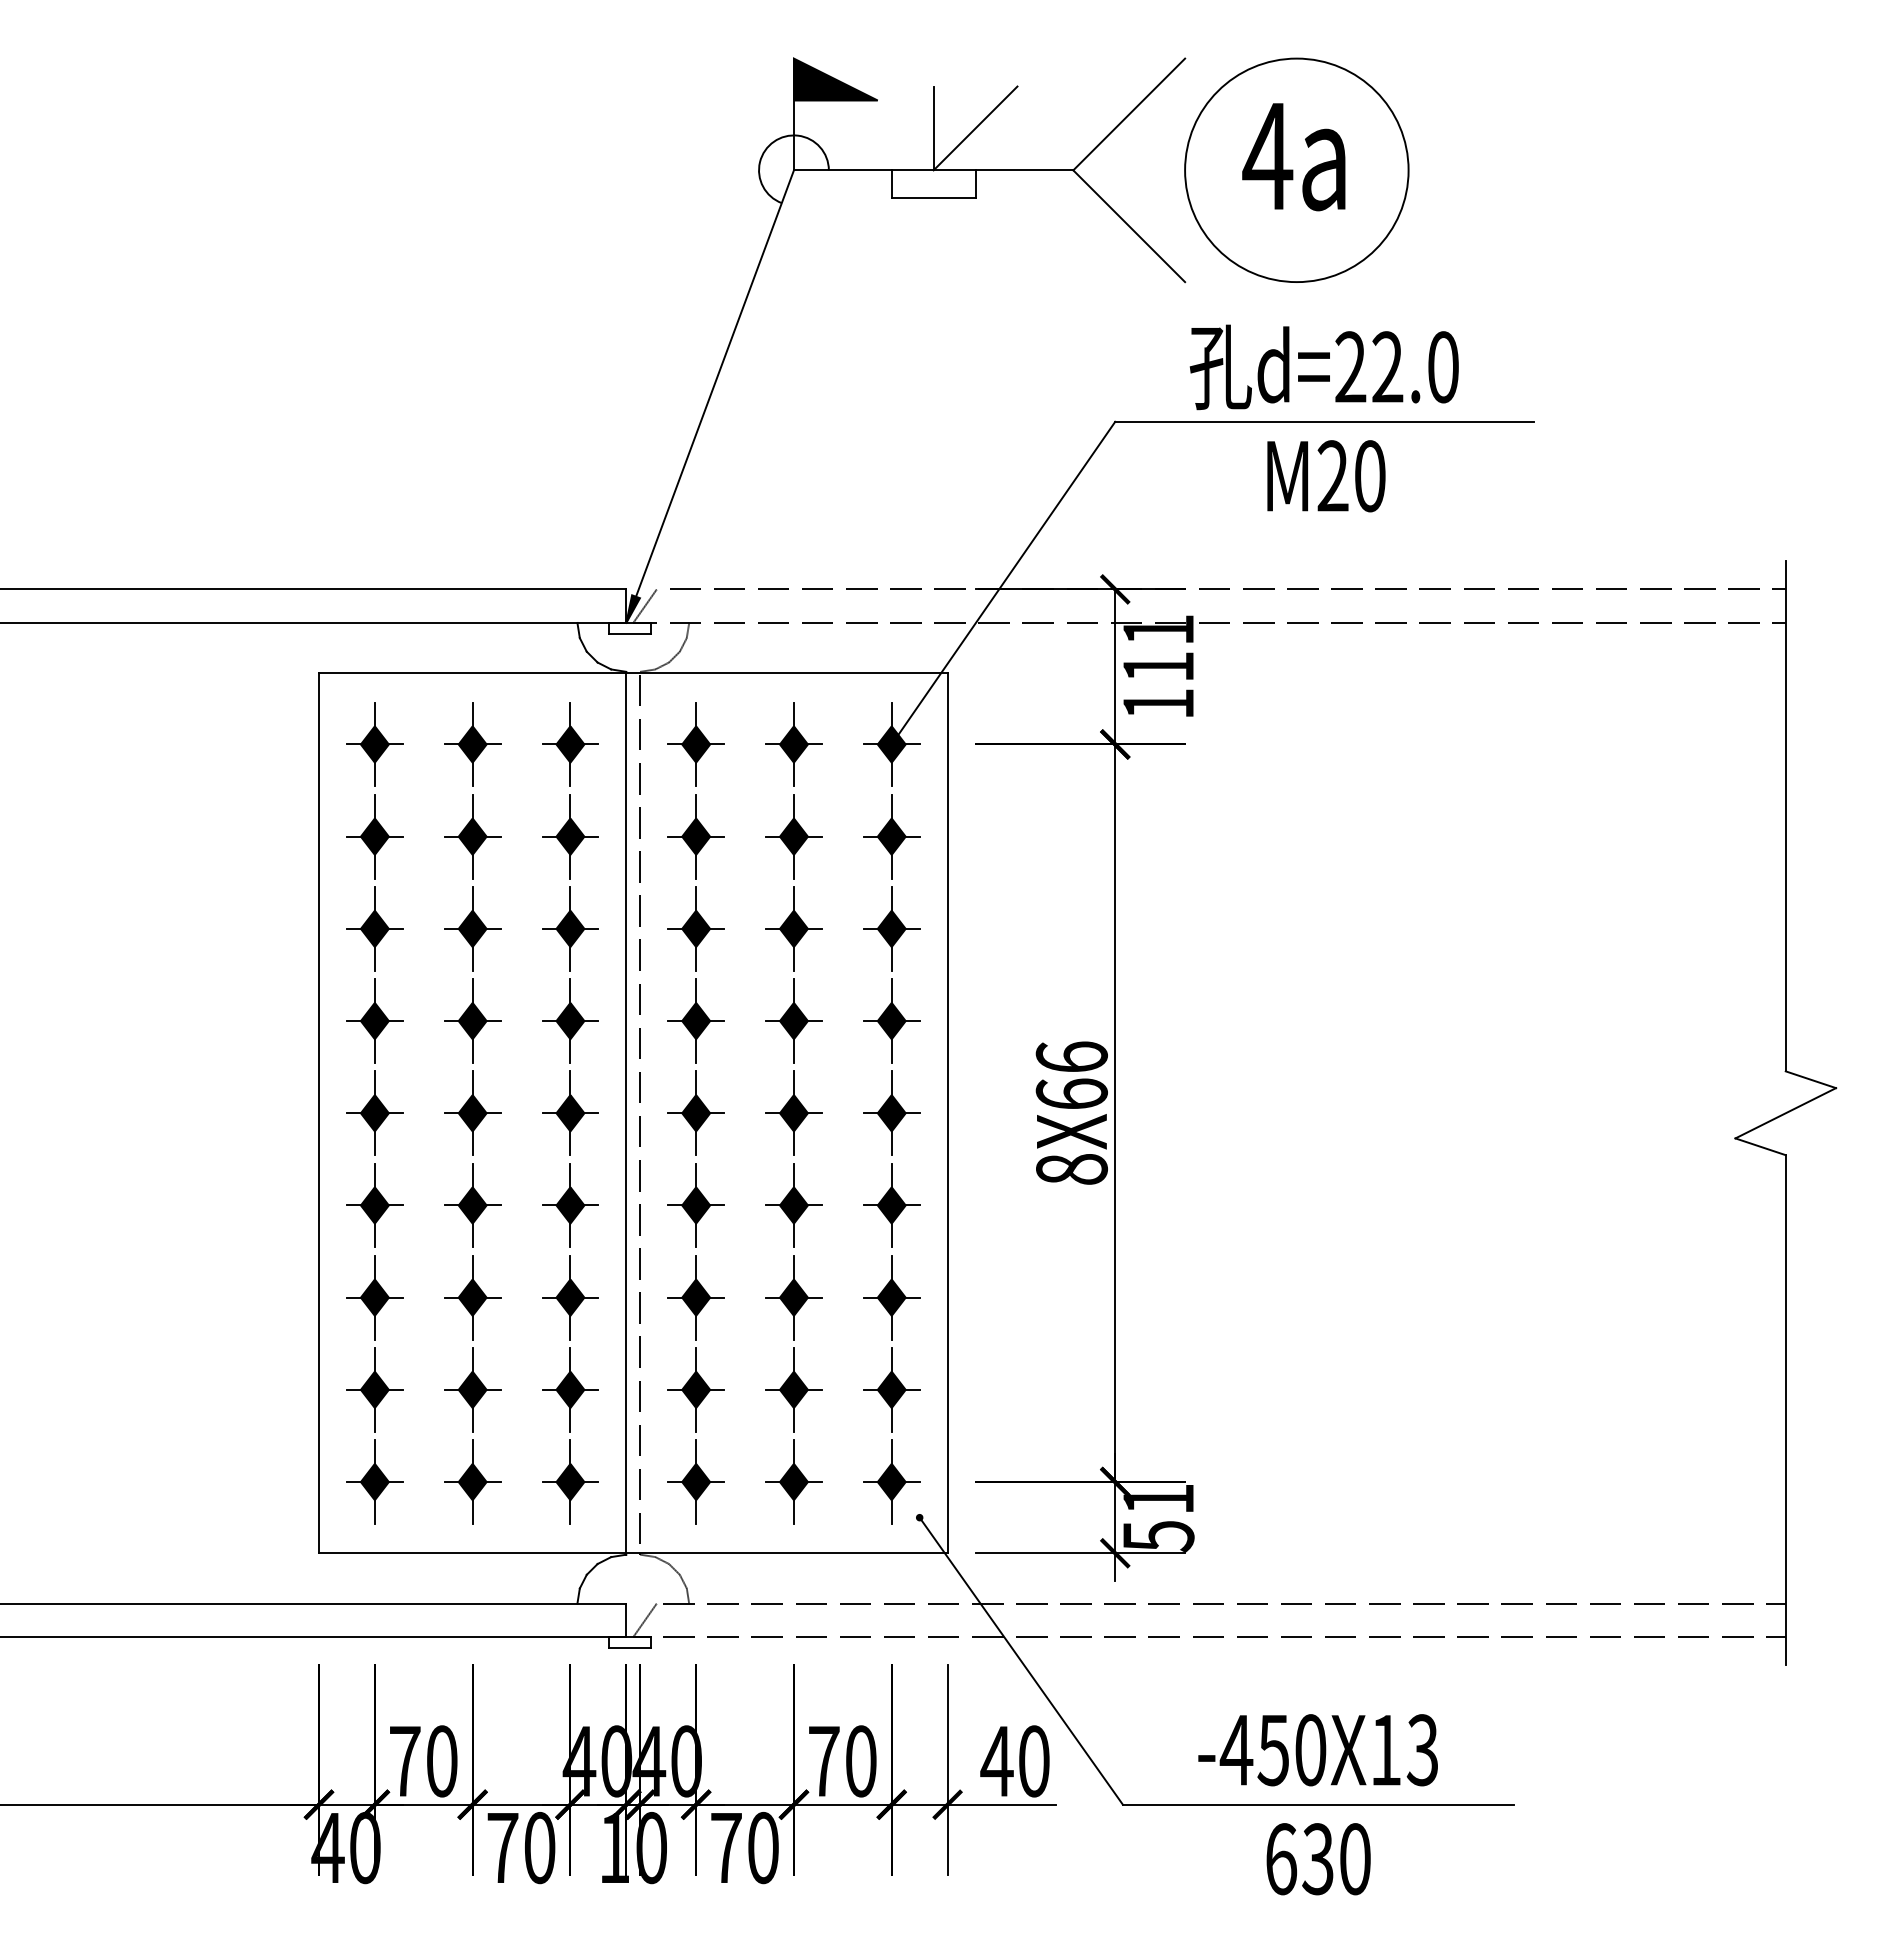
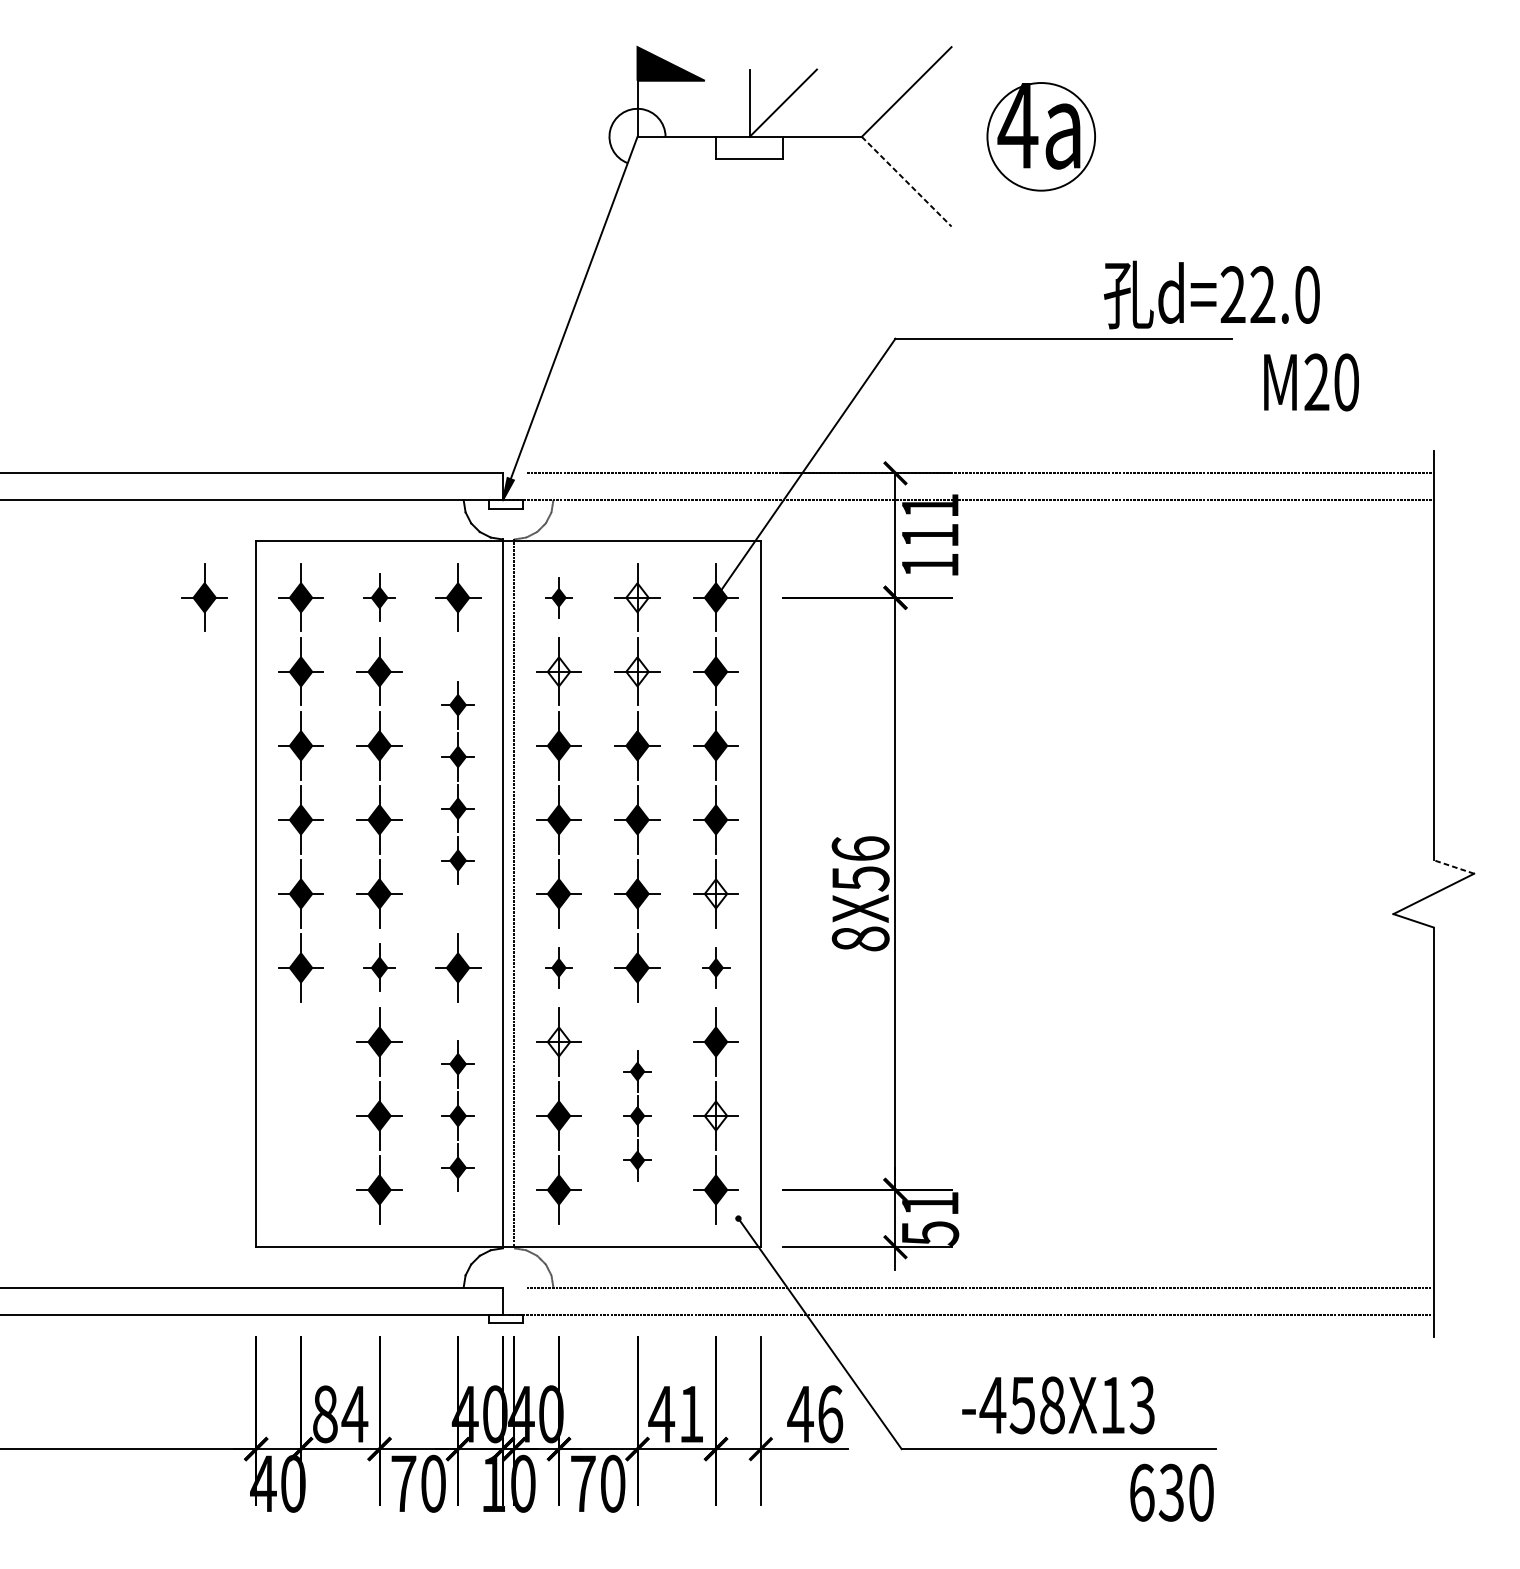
circle: (1296, 170) -> (1041, 136), size x0.6
line: (1129, 226) -> (906, 181), solid -> dashed
text: (1323, 367) -> (1211, 295), moved
text: (1326, 476) -> (1311, 382), moved
line: (644, 605) -> (517, 486), removed
part: (254, 744) -> (204, 597), added
part: (472, 744) -> (379, 597), size x0.7
part: (695, 744) -> (558, 597), size x0.6
fill: (793, 744) -> (637, 597), removed
fill: (696, 836) -> (559, 671), removed
fill: (793, 836) -> (637, 671), removed
part: (570, 974) -> (458, 782), size x0.7
line: (1810, 1079) -> (1453, 866), solid -> dashed
text: (1071, 1094) -> (860, 878), 8X66 -> 8X56
fill: (891, 1113) -> (715, 894), removed
part: (472, 1205) -> (379, 967), size x0.7
part: (695, 1205) -> (558, 967), size x0.6
part: (891, 1205) -> (715, 967), size x0.6
fill: (696, 1297) -> (559, 1041), removed
part: (374, 1389) -> (300, 1115), removed
part: (570, 1389) -> (458, 1115), size x0.7
part: (793, 1389) -> (637, 1115), size x0.6
fill: (891, 1389) -> (715, 1115), removed
line: (644, 1620) -> (517, 1301), removed
text: (1310, 1750) -> (1052, 1405), -450X13 -> -458X13
text: (423, 1761) -> (340, 1414), 70 -> 84
text: (841, 1761) -> (675, 1414), 70 -> 41
text: (1034, 1761) -> (830, 1414), 40 -> 46
text: (1318, 1859) -> (1171, 1493), moved

